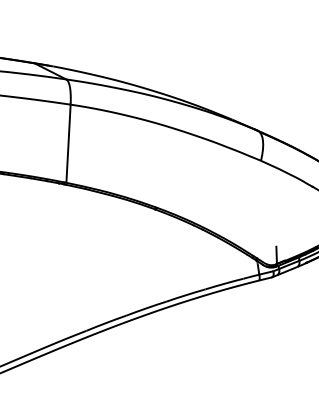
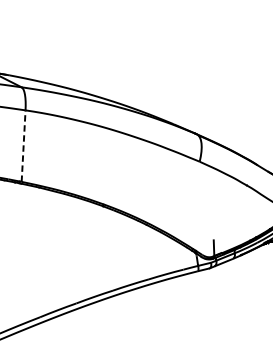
line: (68, 143) -> (23, 145), solid -> dashed

